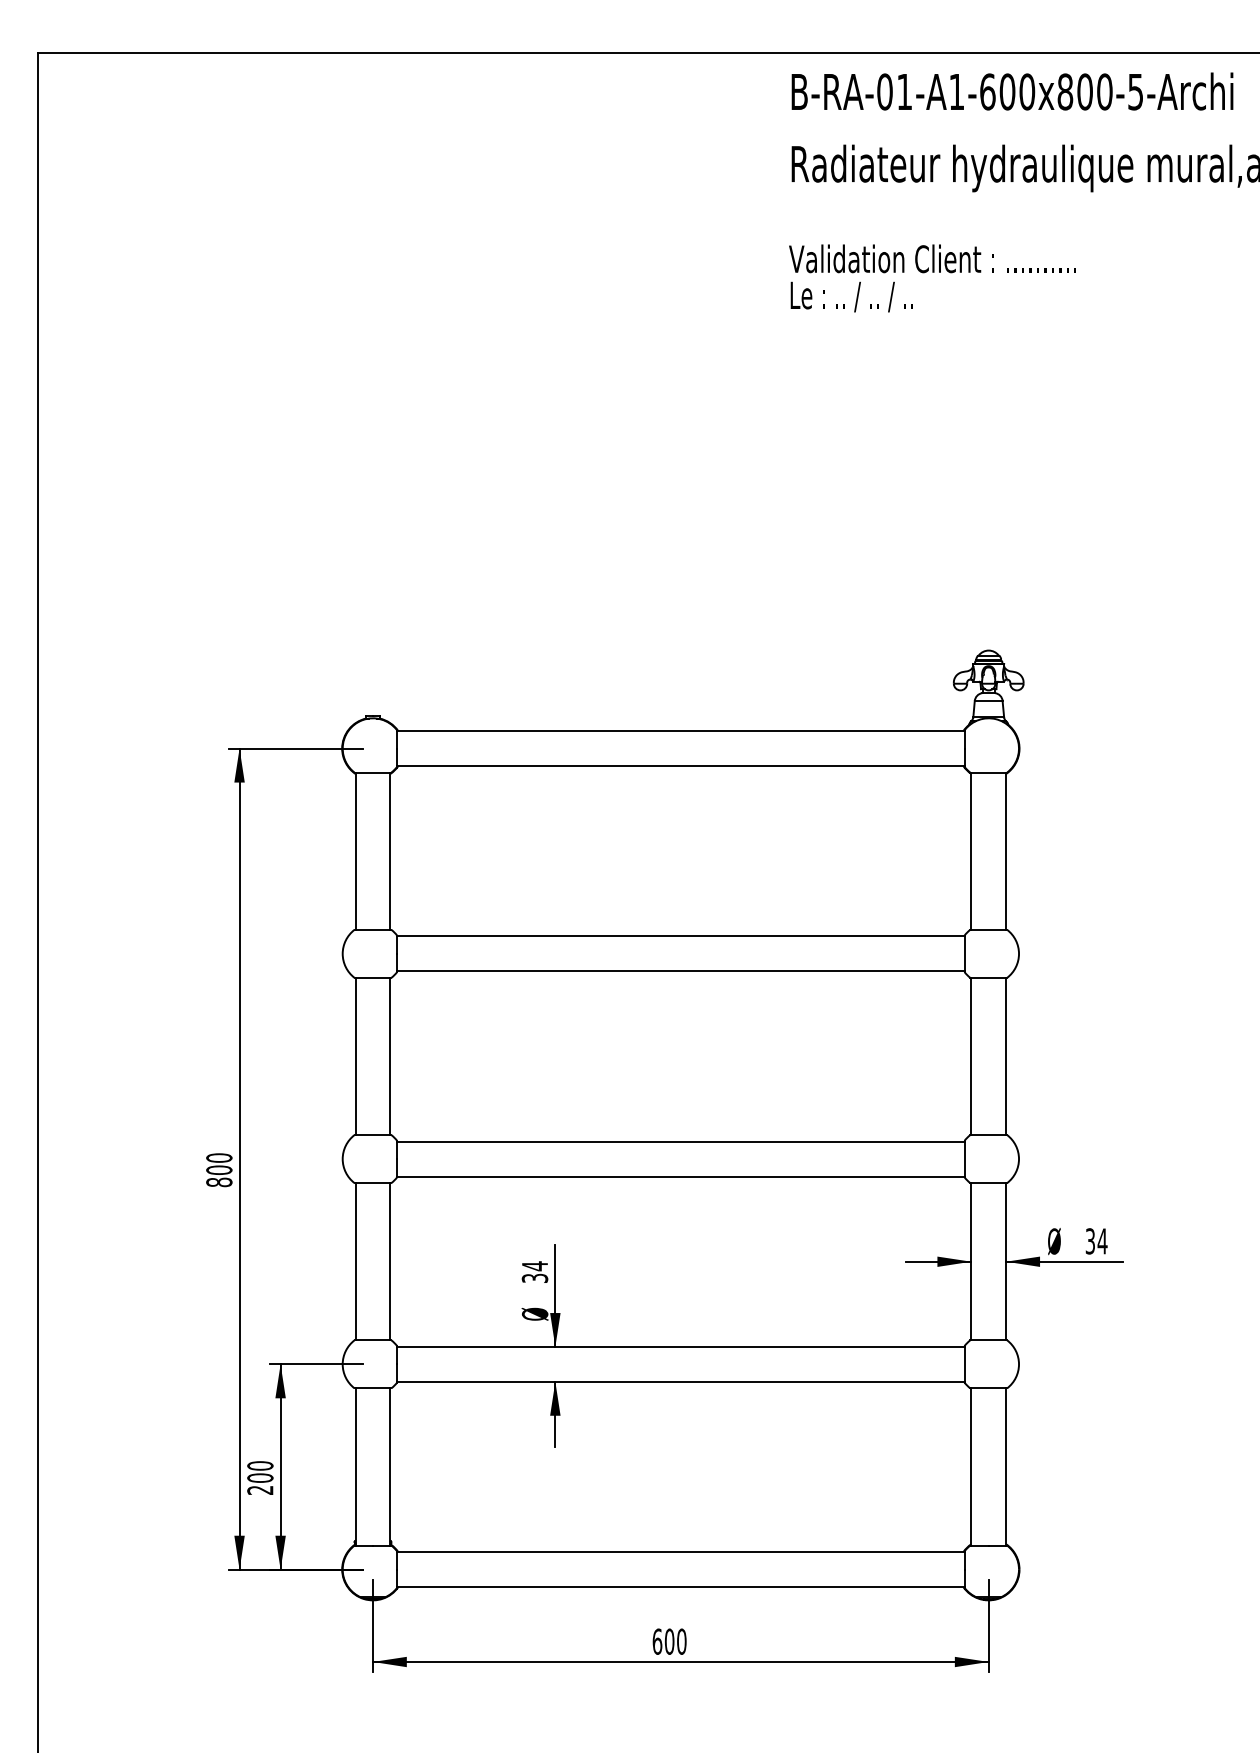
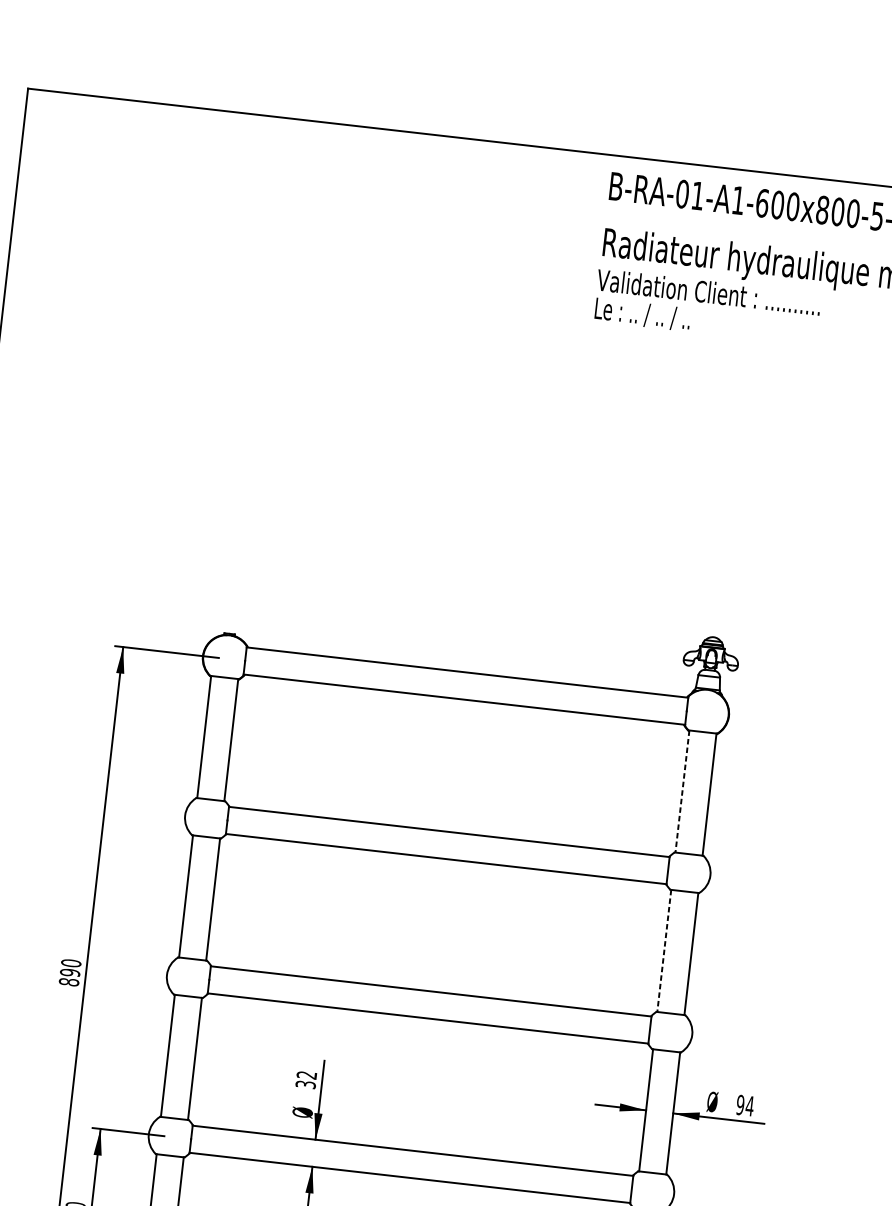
text: (932, 278) -> (707, 307), moved
line: (971, 851) -> (682, 791), solid -> dashed
line: (971, 1056) -> (664, 950), solid -> dashed
text: (219, 1170) -> (70, 972), 800 -> 890
text: (1090, 1241) -> (740, 1105), 34 -> 94
text: (534, 1266) -> (306, 1075), 34 -> 32

